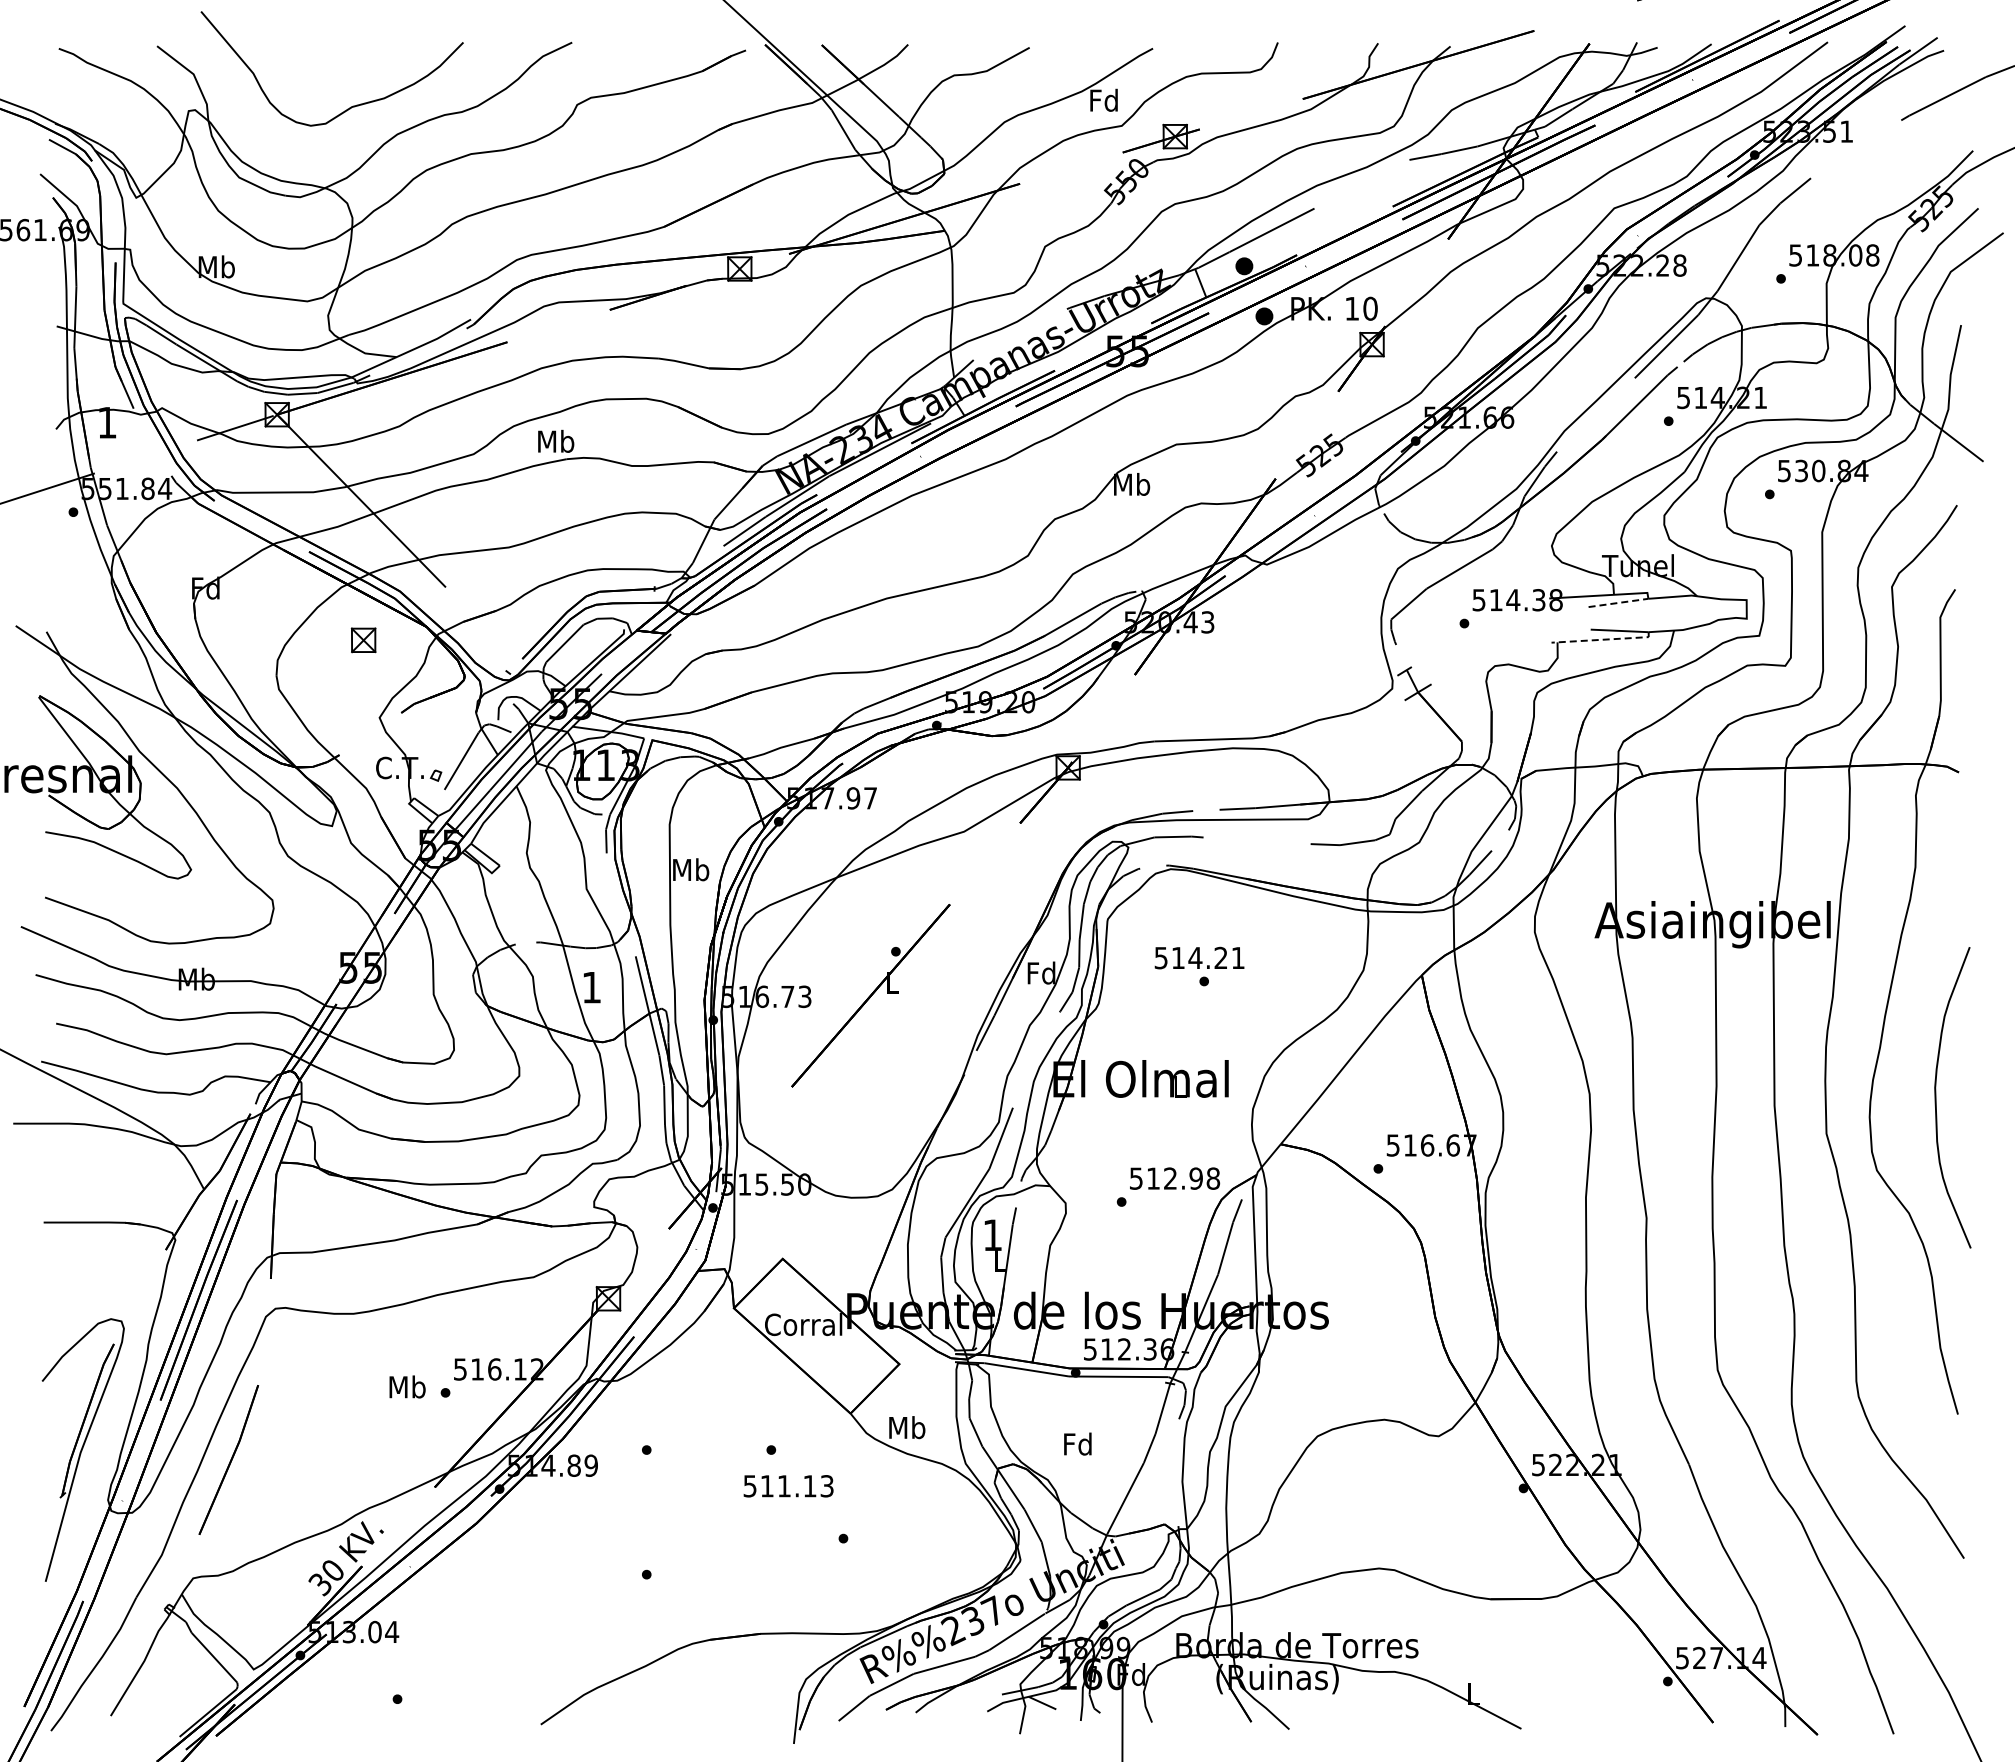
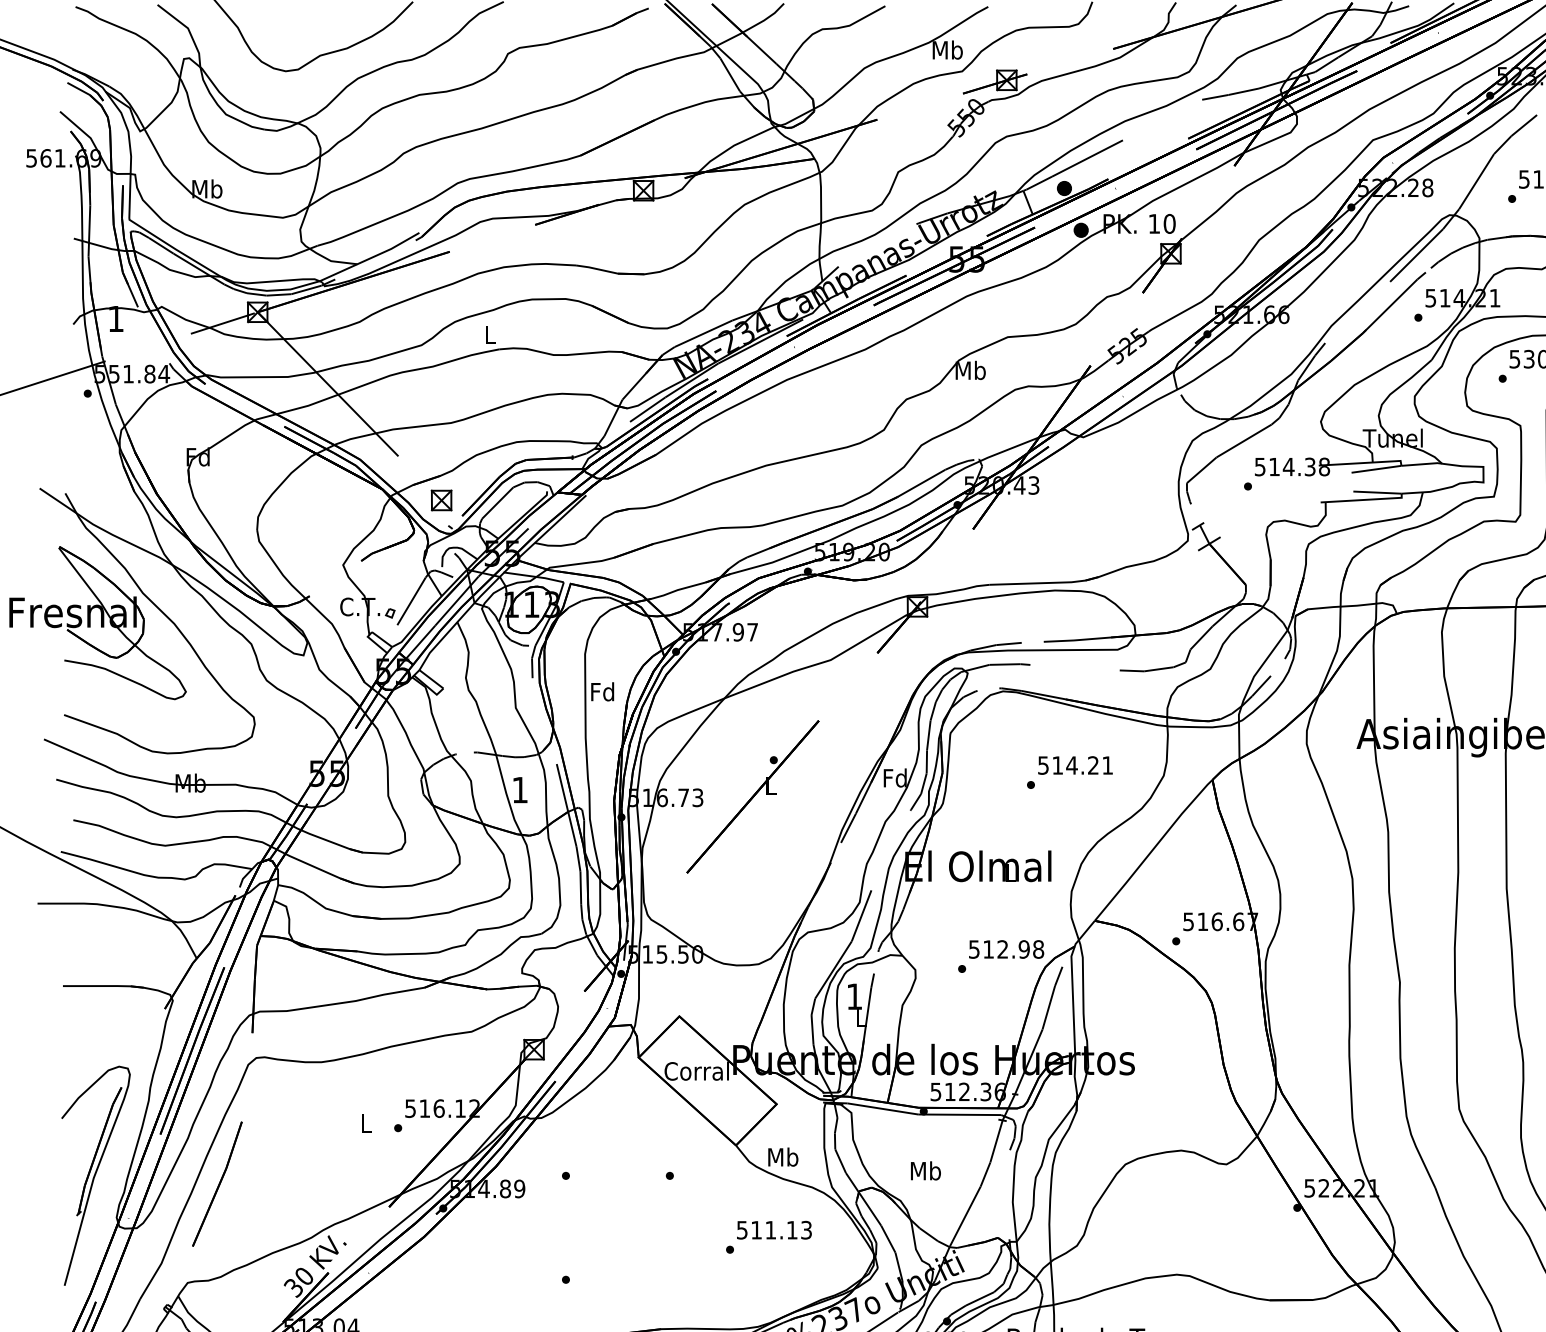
text: (1104, 99) -> (947, 49), Fd -> Mb
text: (556, 440) -> (490, 333), Mb -> L
line: (1619, 602) -> (1377, 468), dashed -> solid
line: (1603, 639) -> (1364, 499), dashed -> solid
part: (363, 640) -> (441, 500), moved
text: (691, 869) -> (603, 691), Mb -> Fd
text: (1199, 957) -> (1075, 765), moved
text: (407, 1386) -> (366, 1122), Mb -> L
text: (1078, 1443) -> (926, 1170), Fd -> Mb
text: (788, 1486) -> (774, 1230), moved

